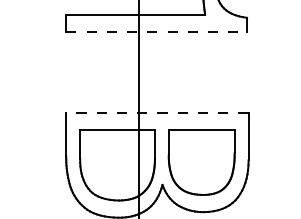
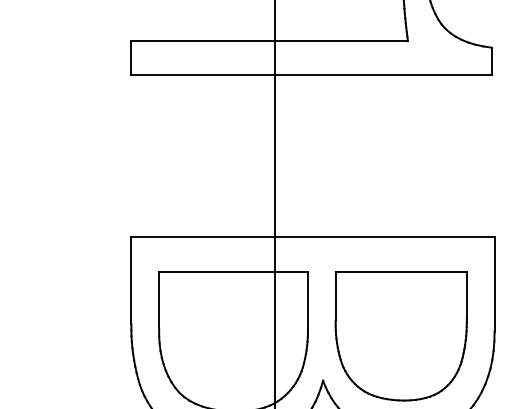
line: (157, 31) -> (313, 74), dashed -> solid
line: (156, 113) -> (311, 238), dashed -> solid

